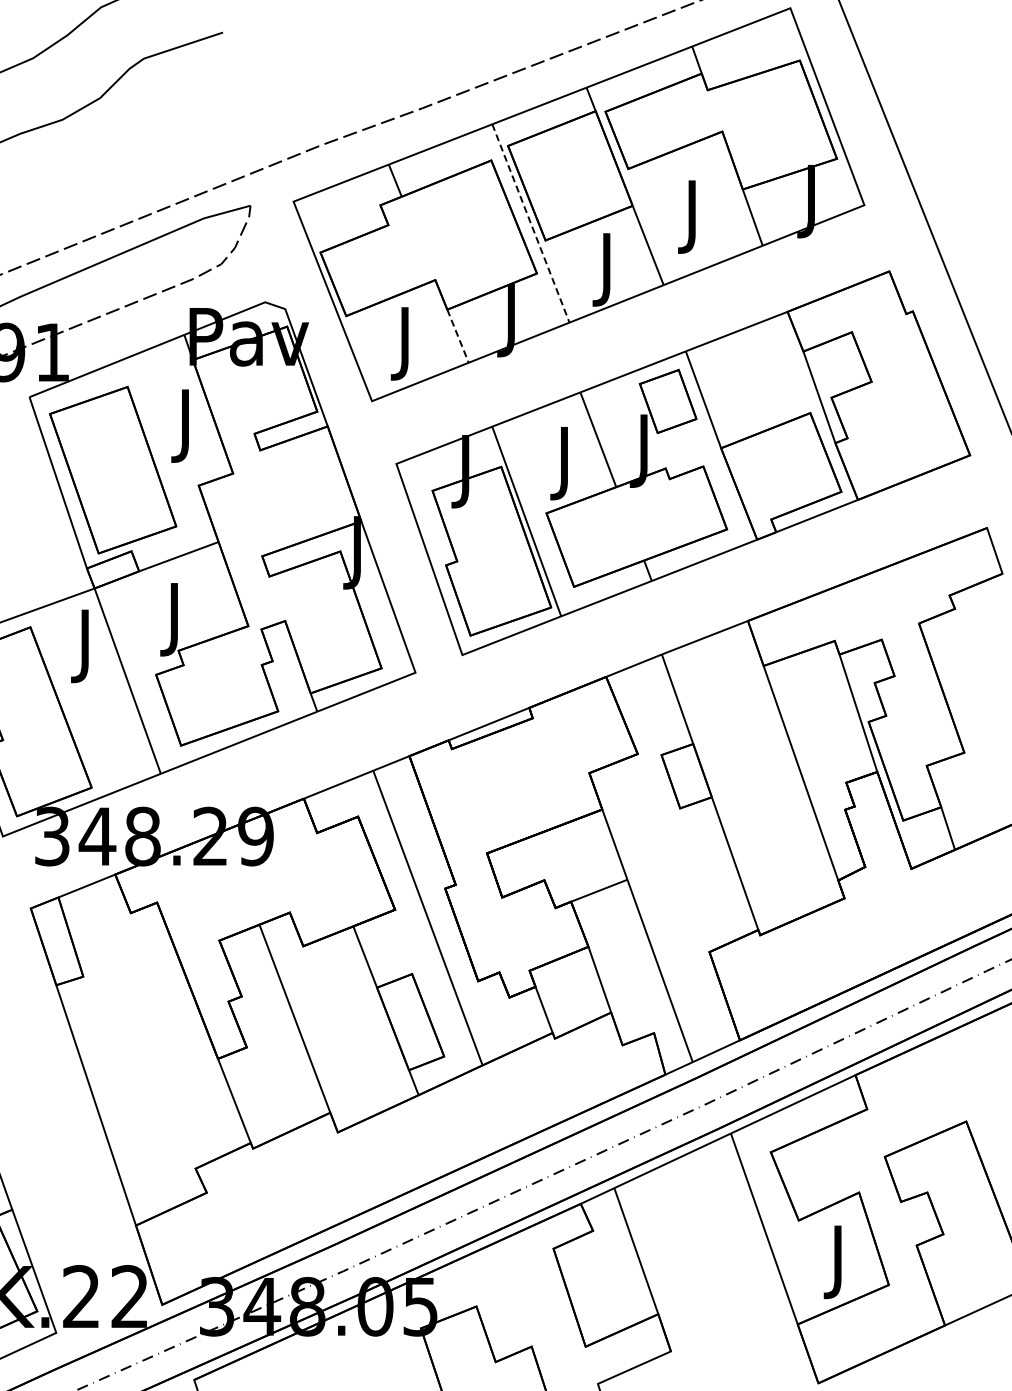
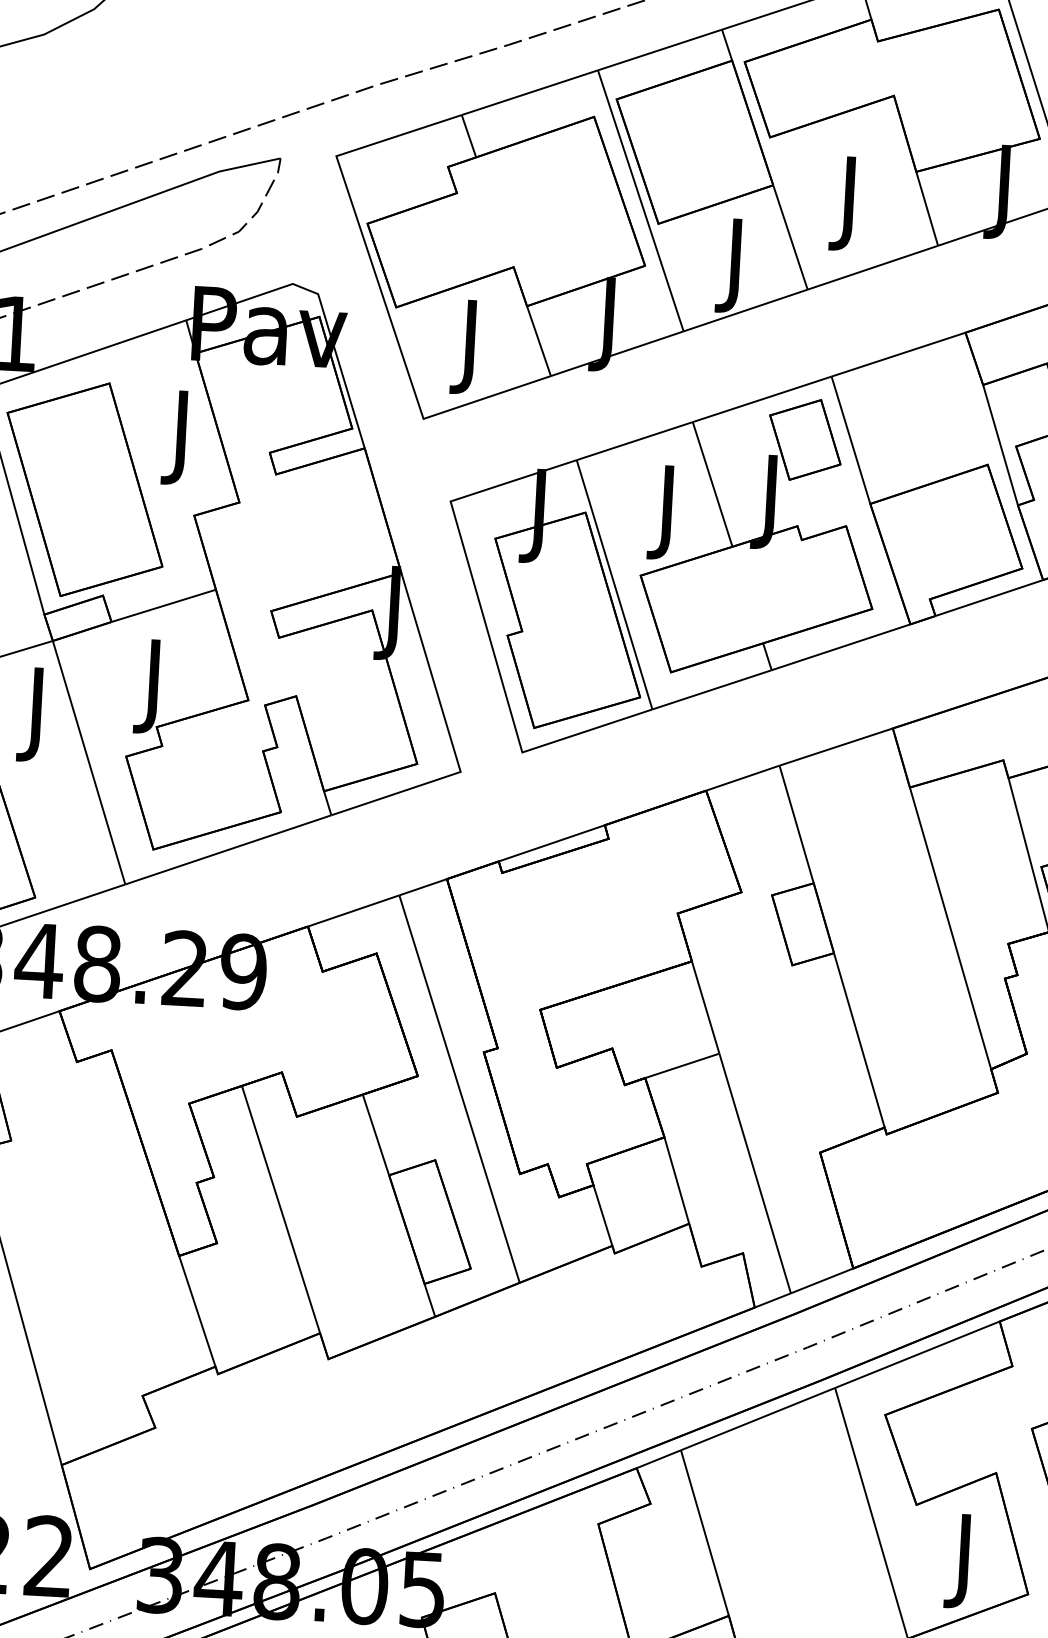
line: (531, 223) -> (641, 200), dashed -> solid
line: (458, 336) -> (539, 341), dashed -> solid

